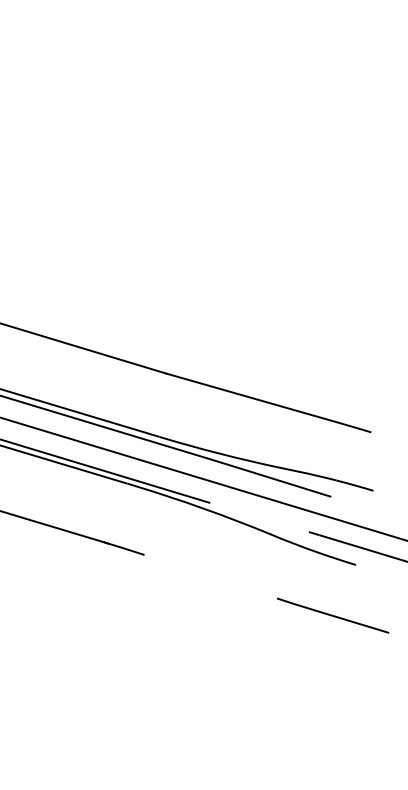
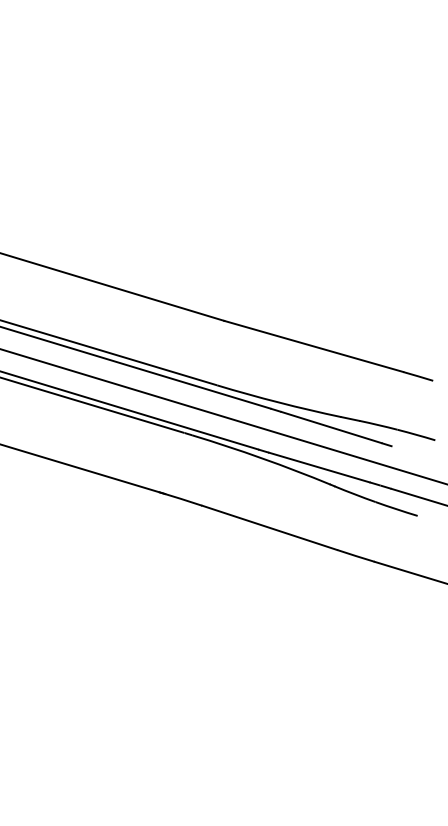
line: (259, 517) -> (319, 467), added
line: (210, 576) -> (269, 527), added

